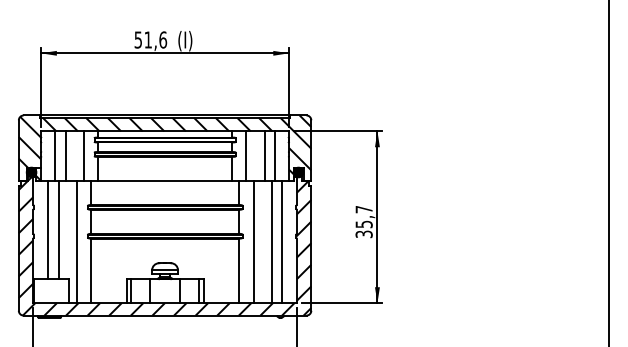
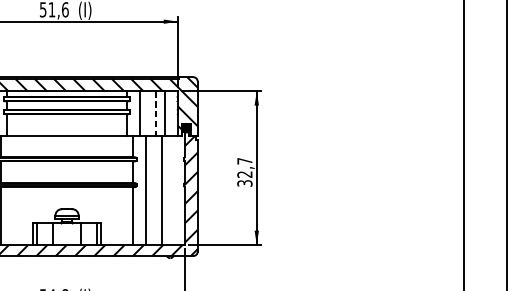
line: (264, 156) -> (155, 113), solid -> dashed
text: (363, 224) -> (244, 174), 35,7 -> 32,7
line: (282, 241) -> (171, 189), removed

